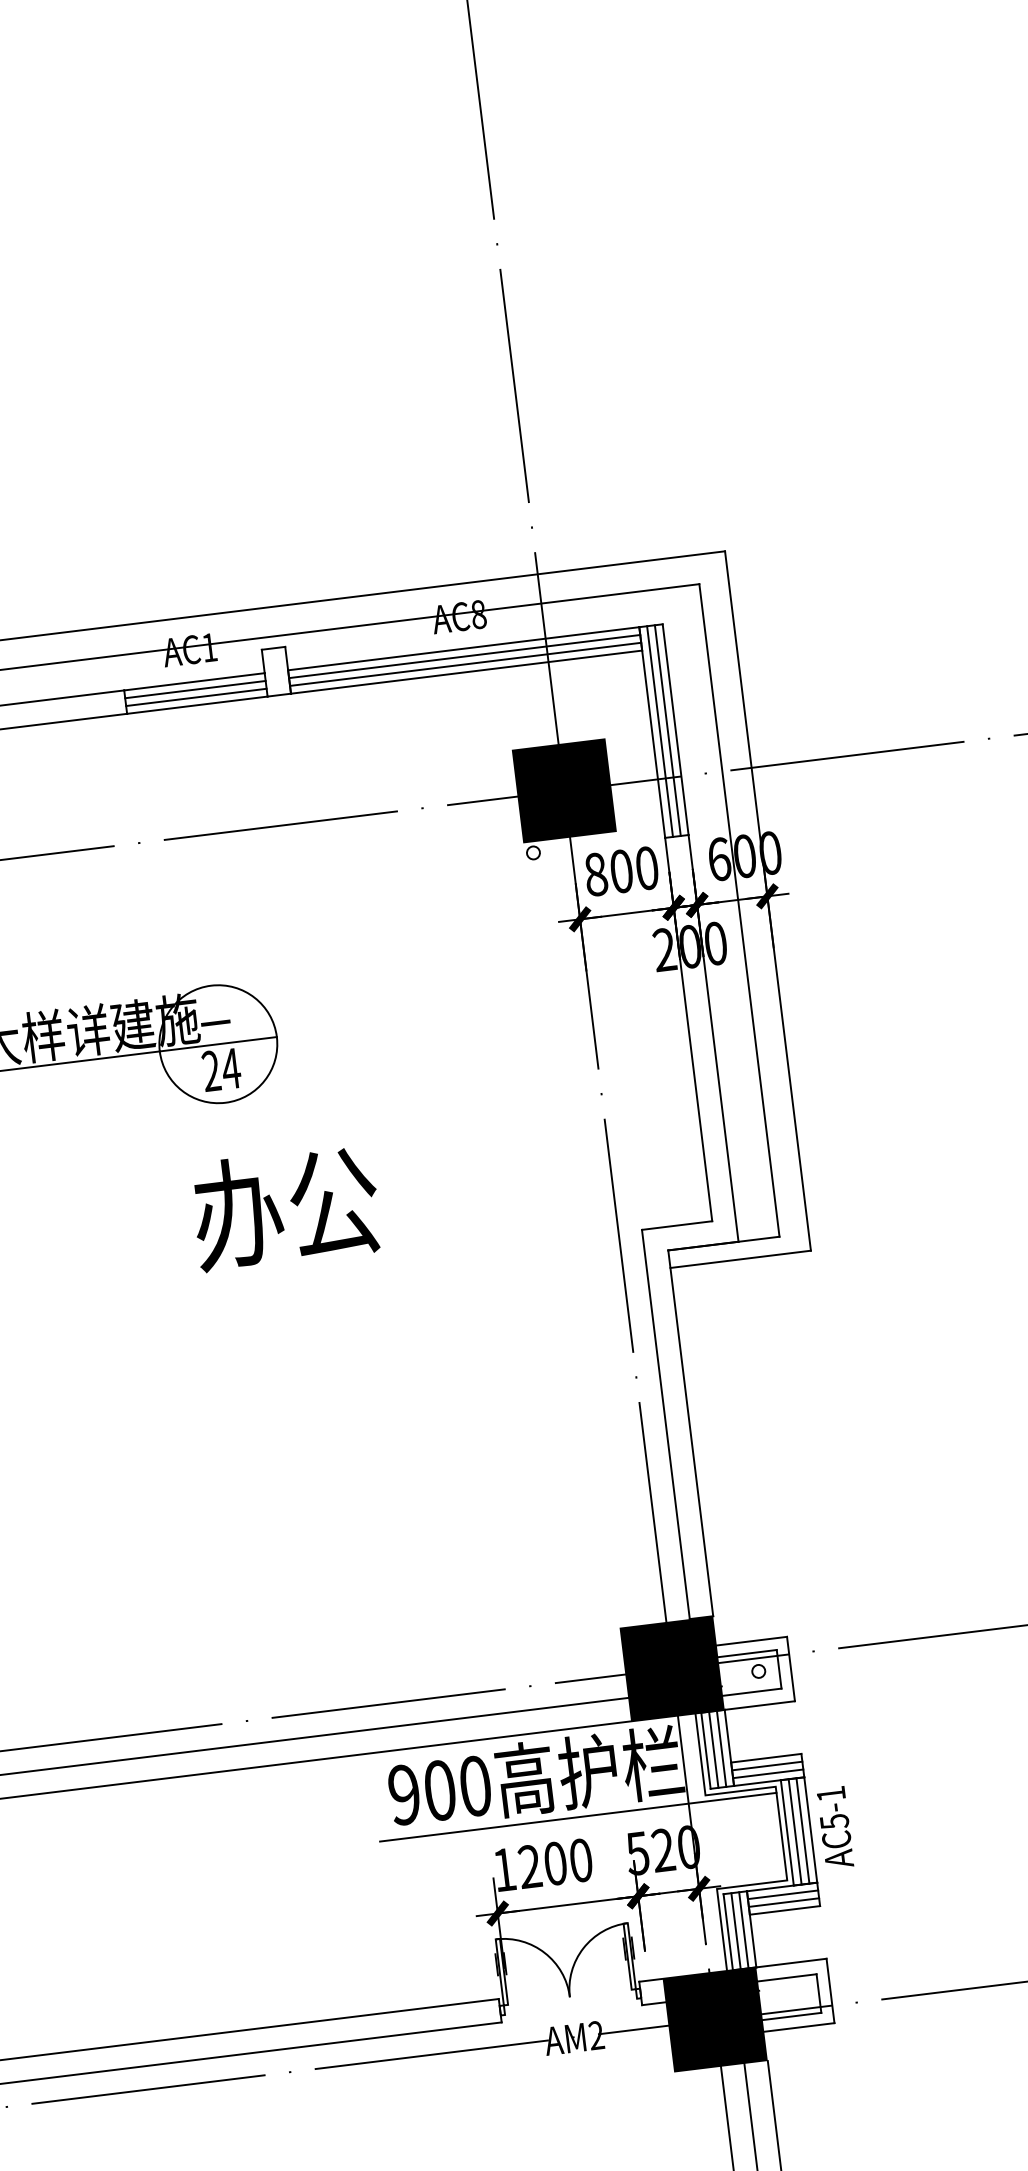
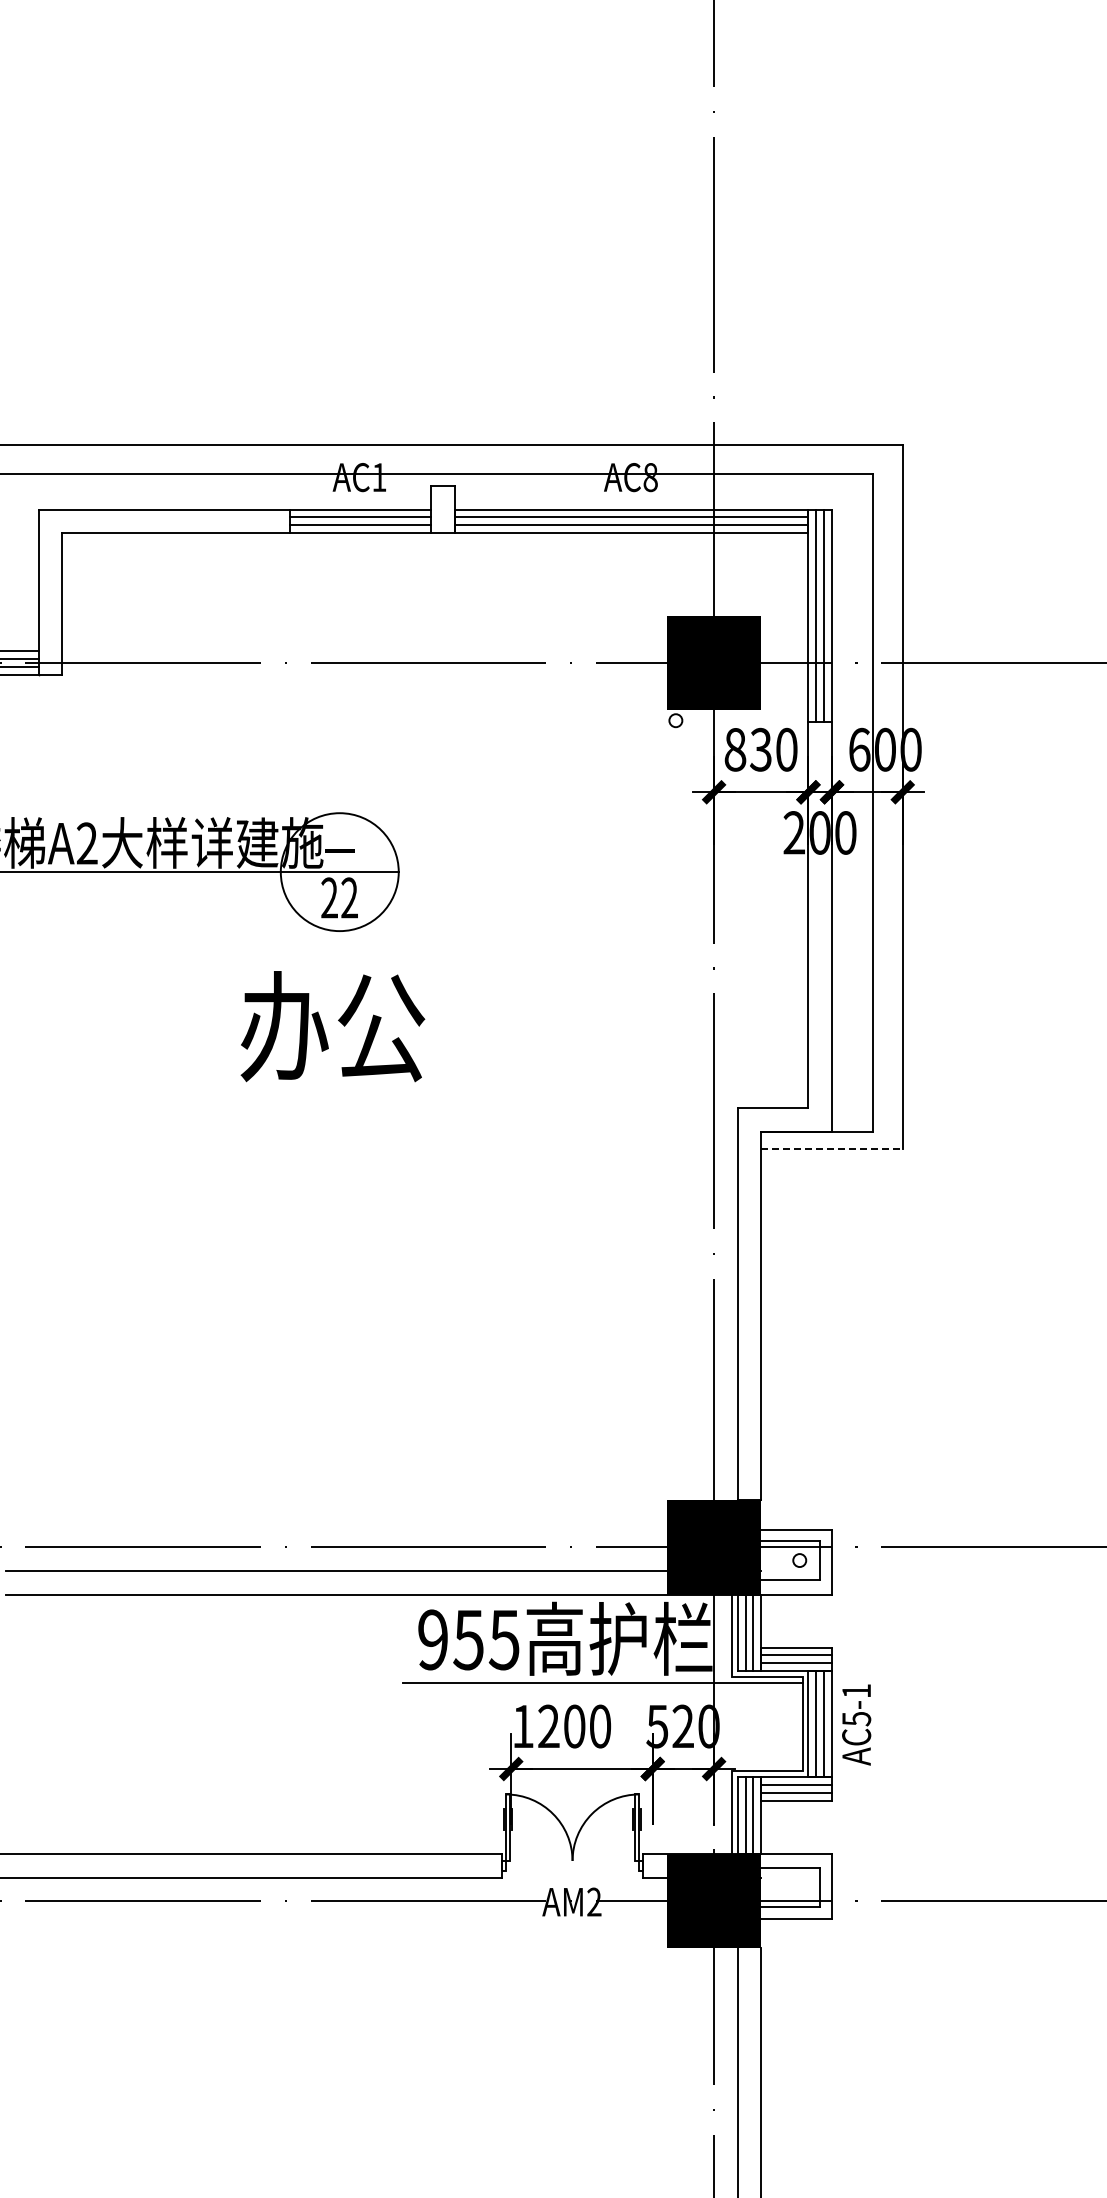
text: (620, 871) -> (760, 749), 800 -> 830
text: (231, 1068) -> (349, 897), 24 -> 22
text: (285, 1207) -> (332, 1026), moved
line: (741, 1259) -> (832, 1149), solid -> dashed
text: (457, 1787) -> (486, 1639), 900 -> 955

